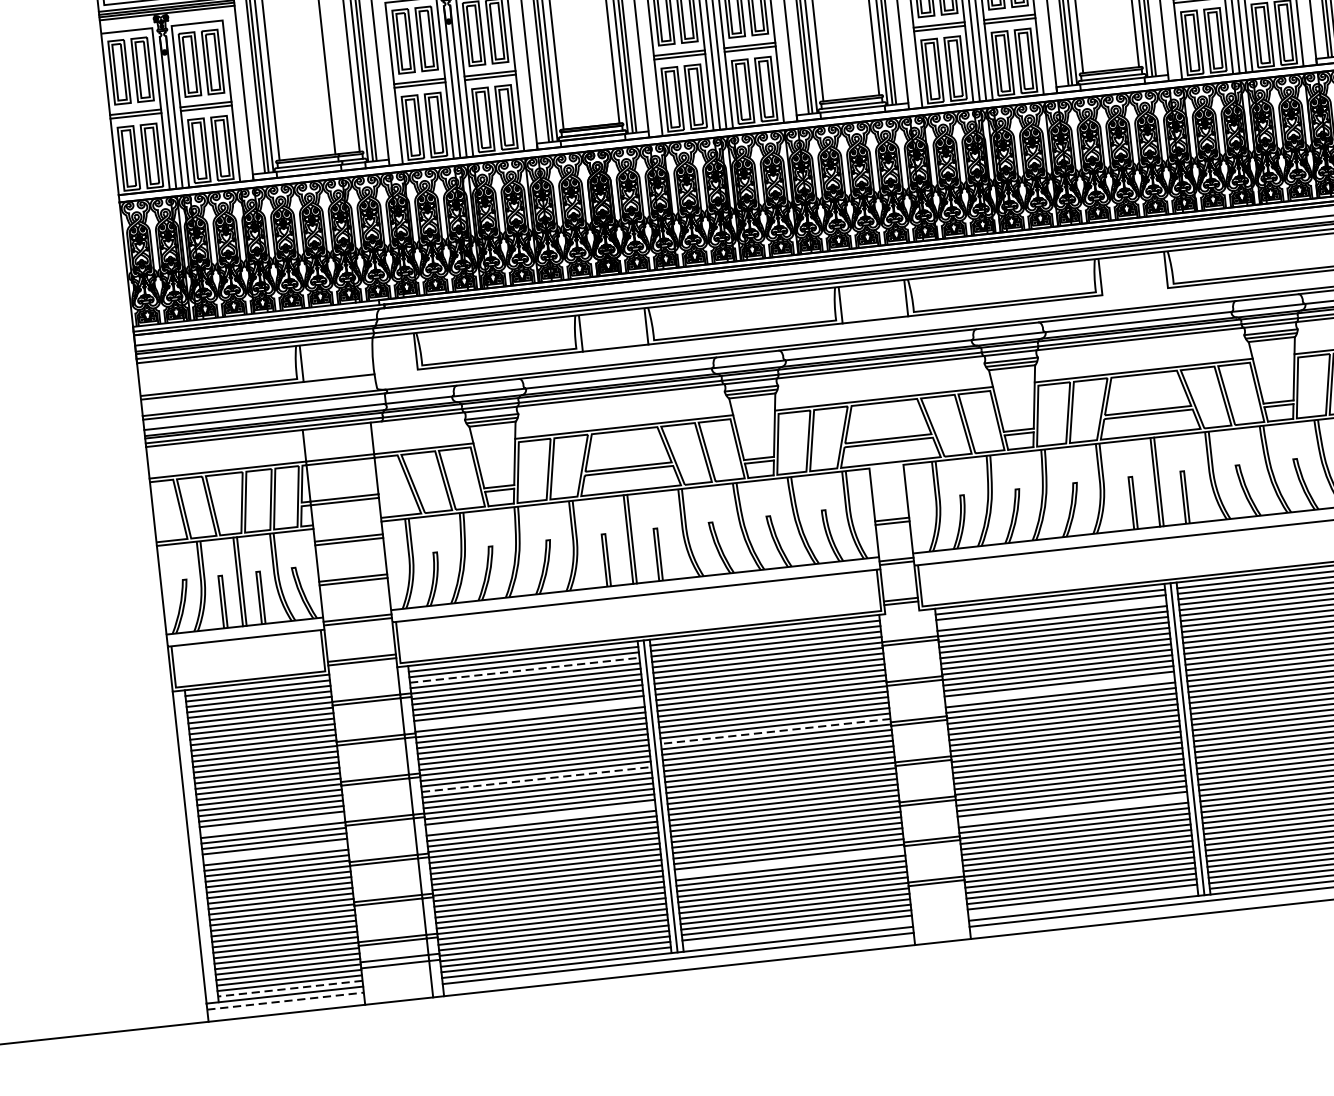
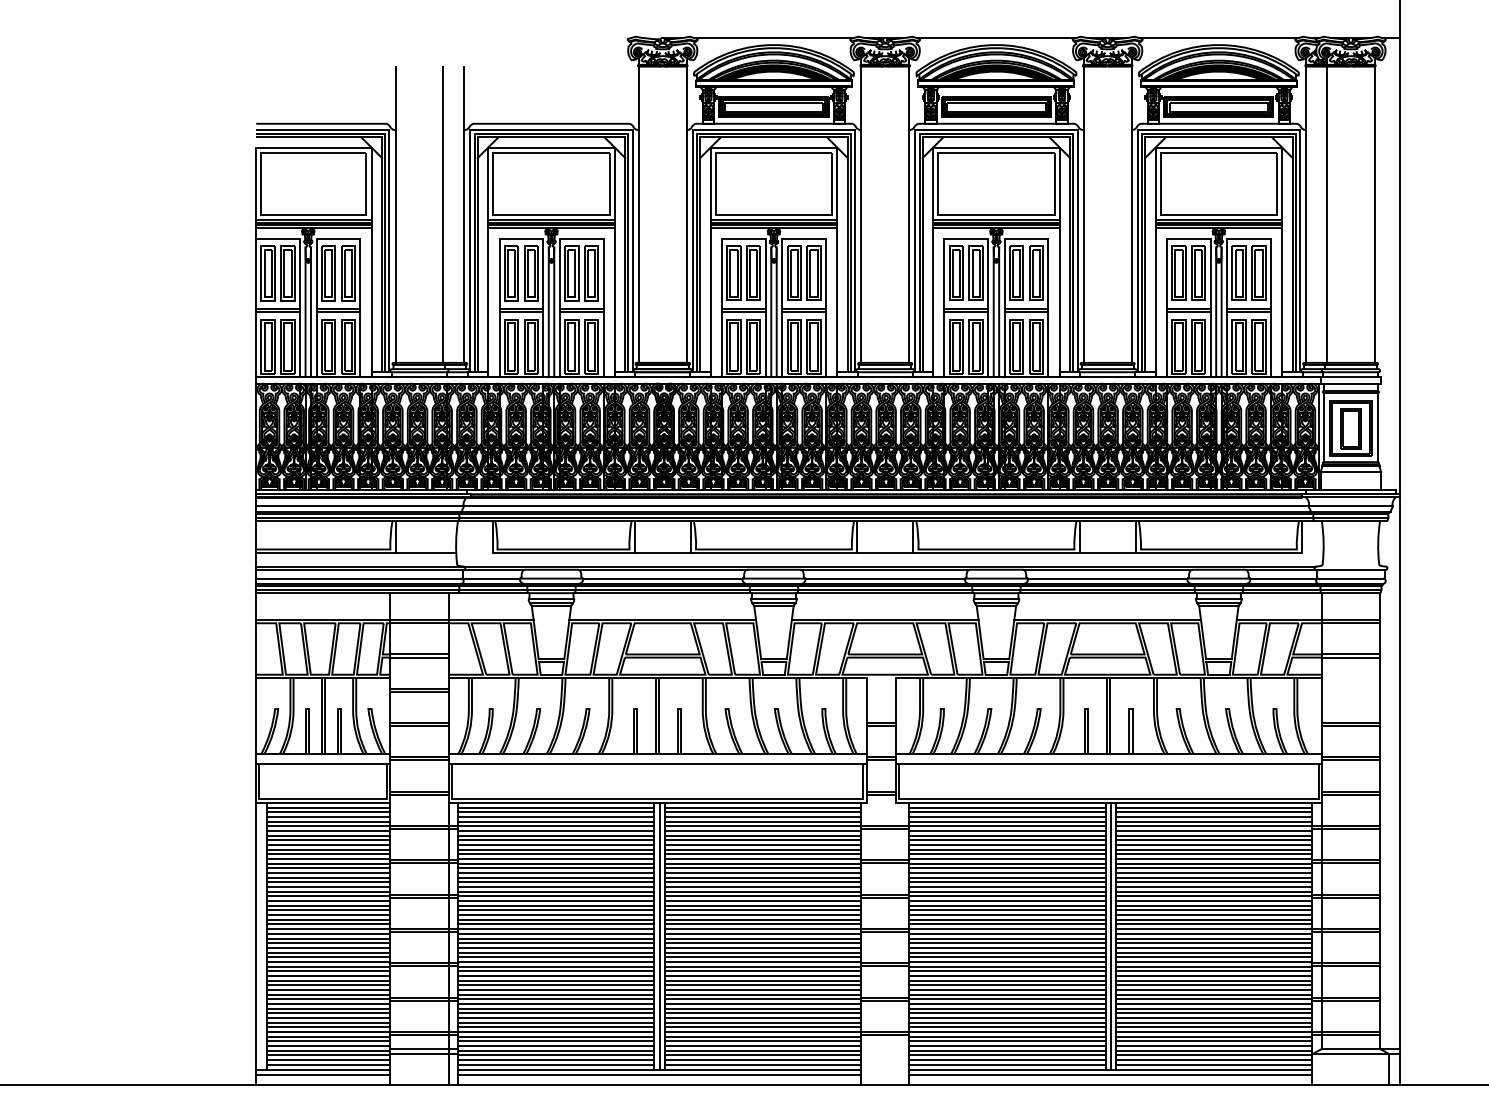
line: (1134, 291) -> (1107, 552), added
line: (1051, 612) -> (1007, 816), added
line: (525, 669) -> (556, 816), dashed -> solid
line: (1060, 689) -> (1007, 882), added
line: (528, 714) -> (555, 854), added
line: (775, 731) -> (762, 891), dashed -> solid
line: (536, 779) -> (556, 910), dashed -> solid
line: (1073, 809) -> (1007, 985), added
line: (540, 818) -> (555, 943), added
line: (272, 824) -> (328, 924), added
line: (275, 851) -> (328, 947), added
line: (789, 863) -> (762, 1004), added
line: (1083, 902) -> (1007, 1064), added
line: (797, 933) -> (762, 1064), added
line: (290, 988) -> (328, 1064), dashed -> solid
line: (285, 1000) -> (323, 1074), dashed -> solid

